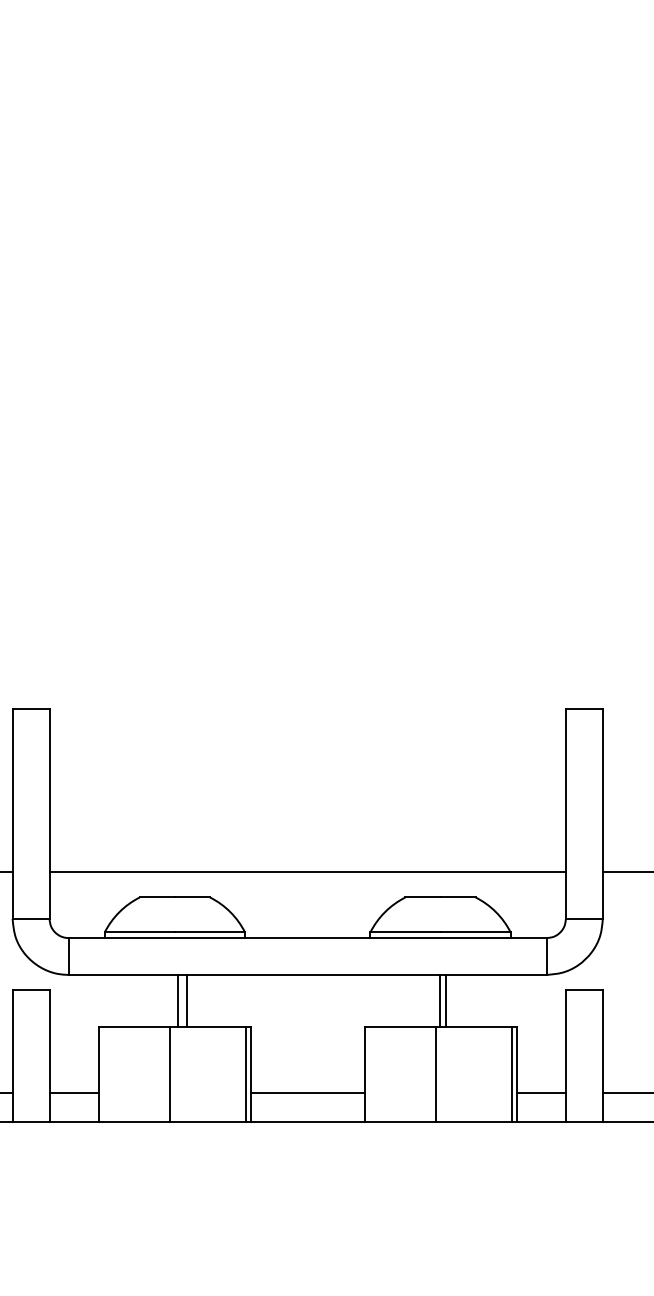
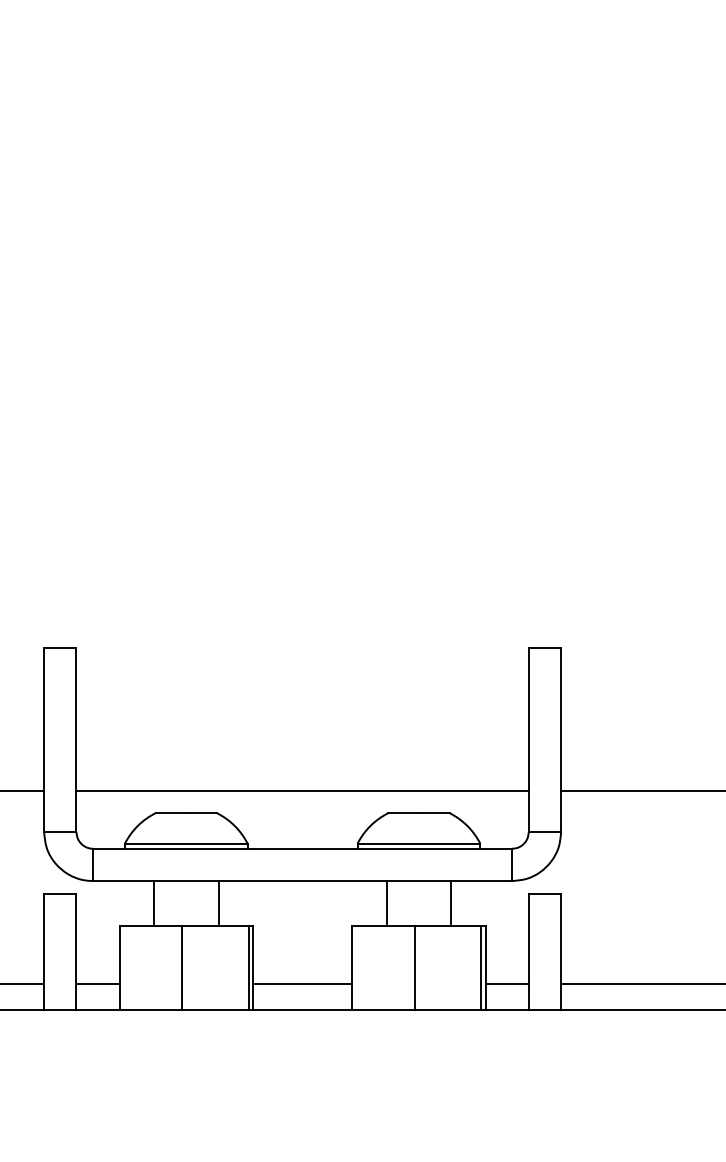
line: (177, 1000) -> (218, 903), moved
line: (186, 1000) -> (153, 903), moved
line: (440, 1000) -> (451, 903), moved
line: (445, 1000) -> (386, 903), moved

